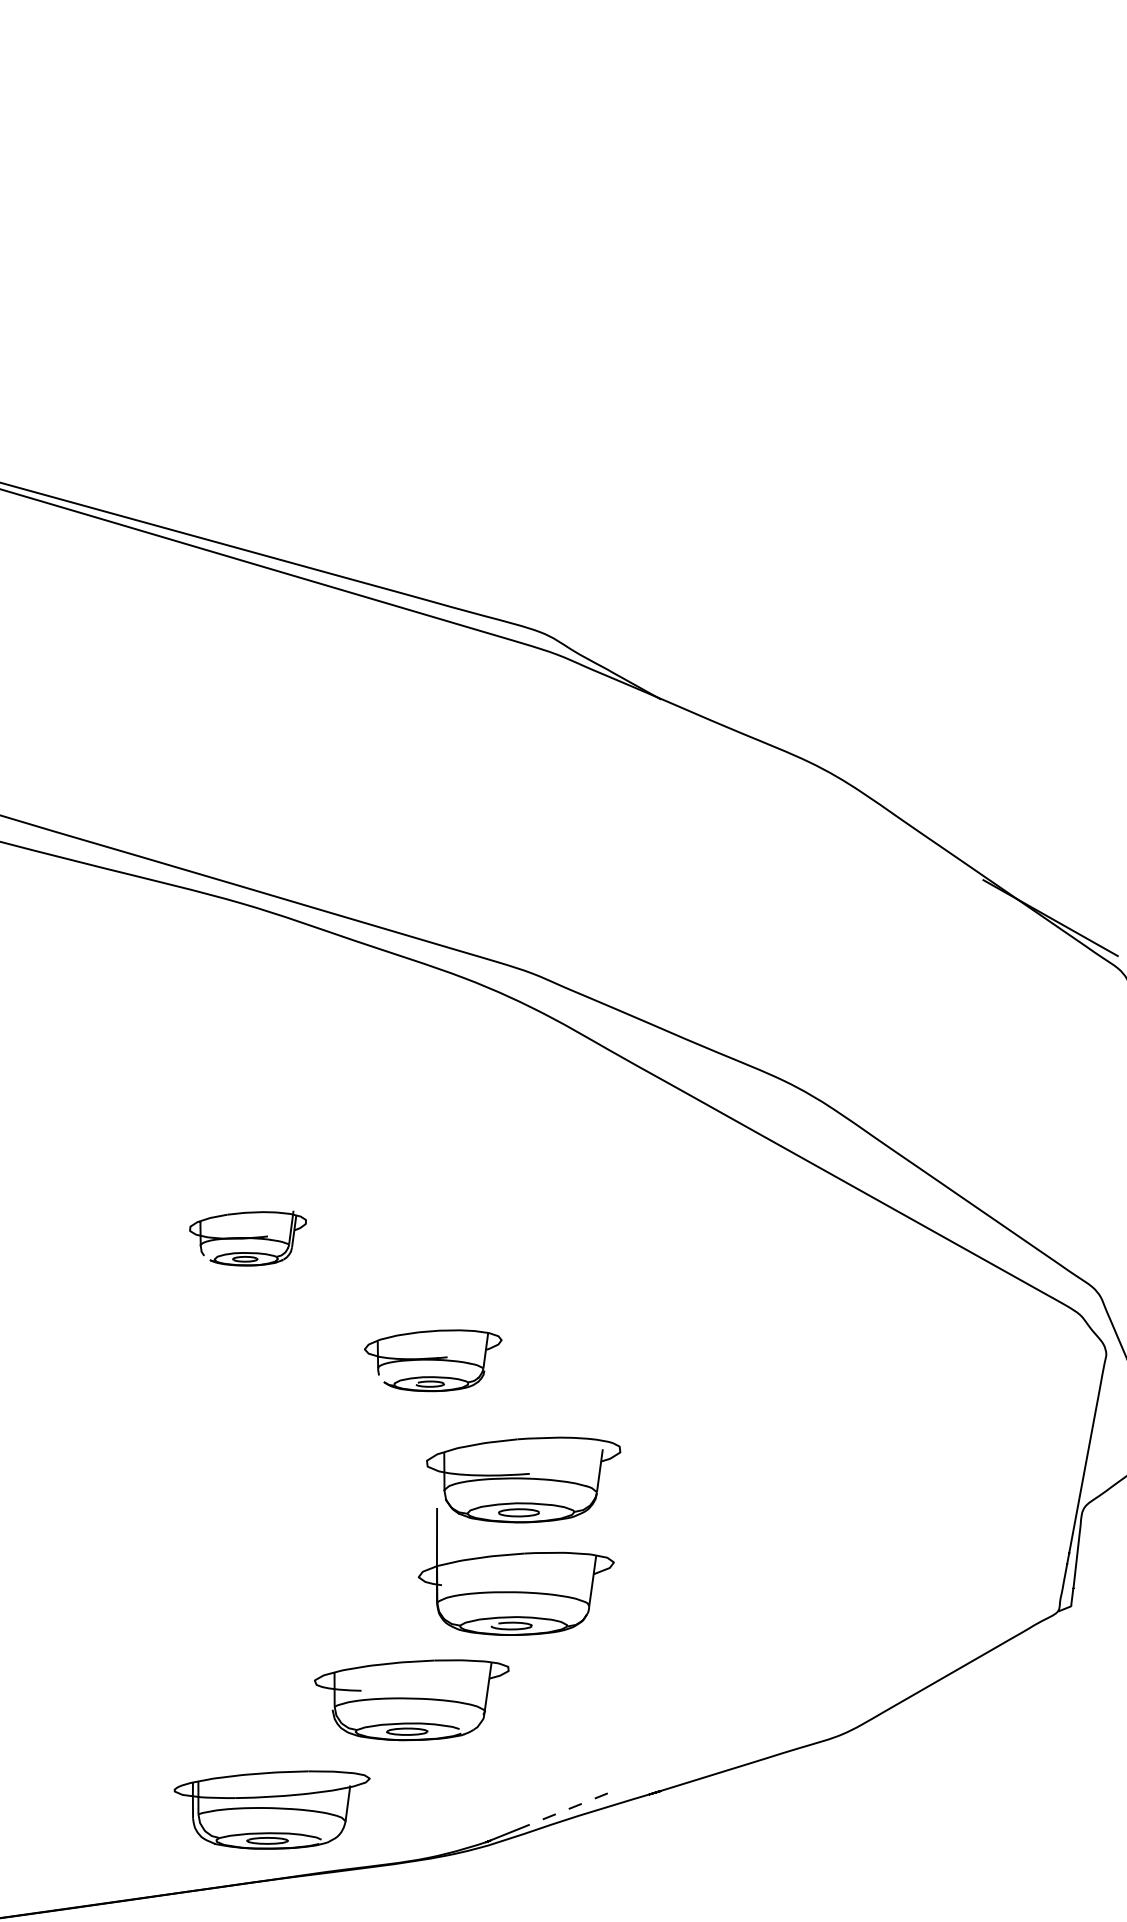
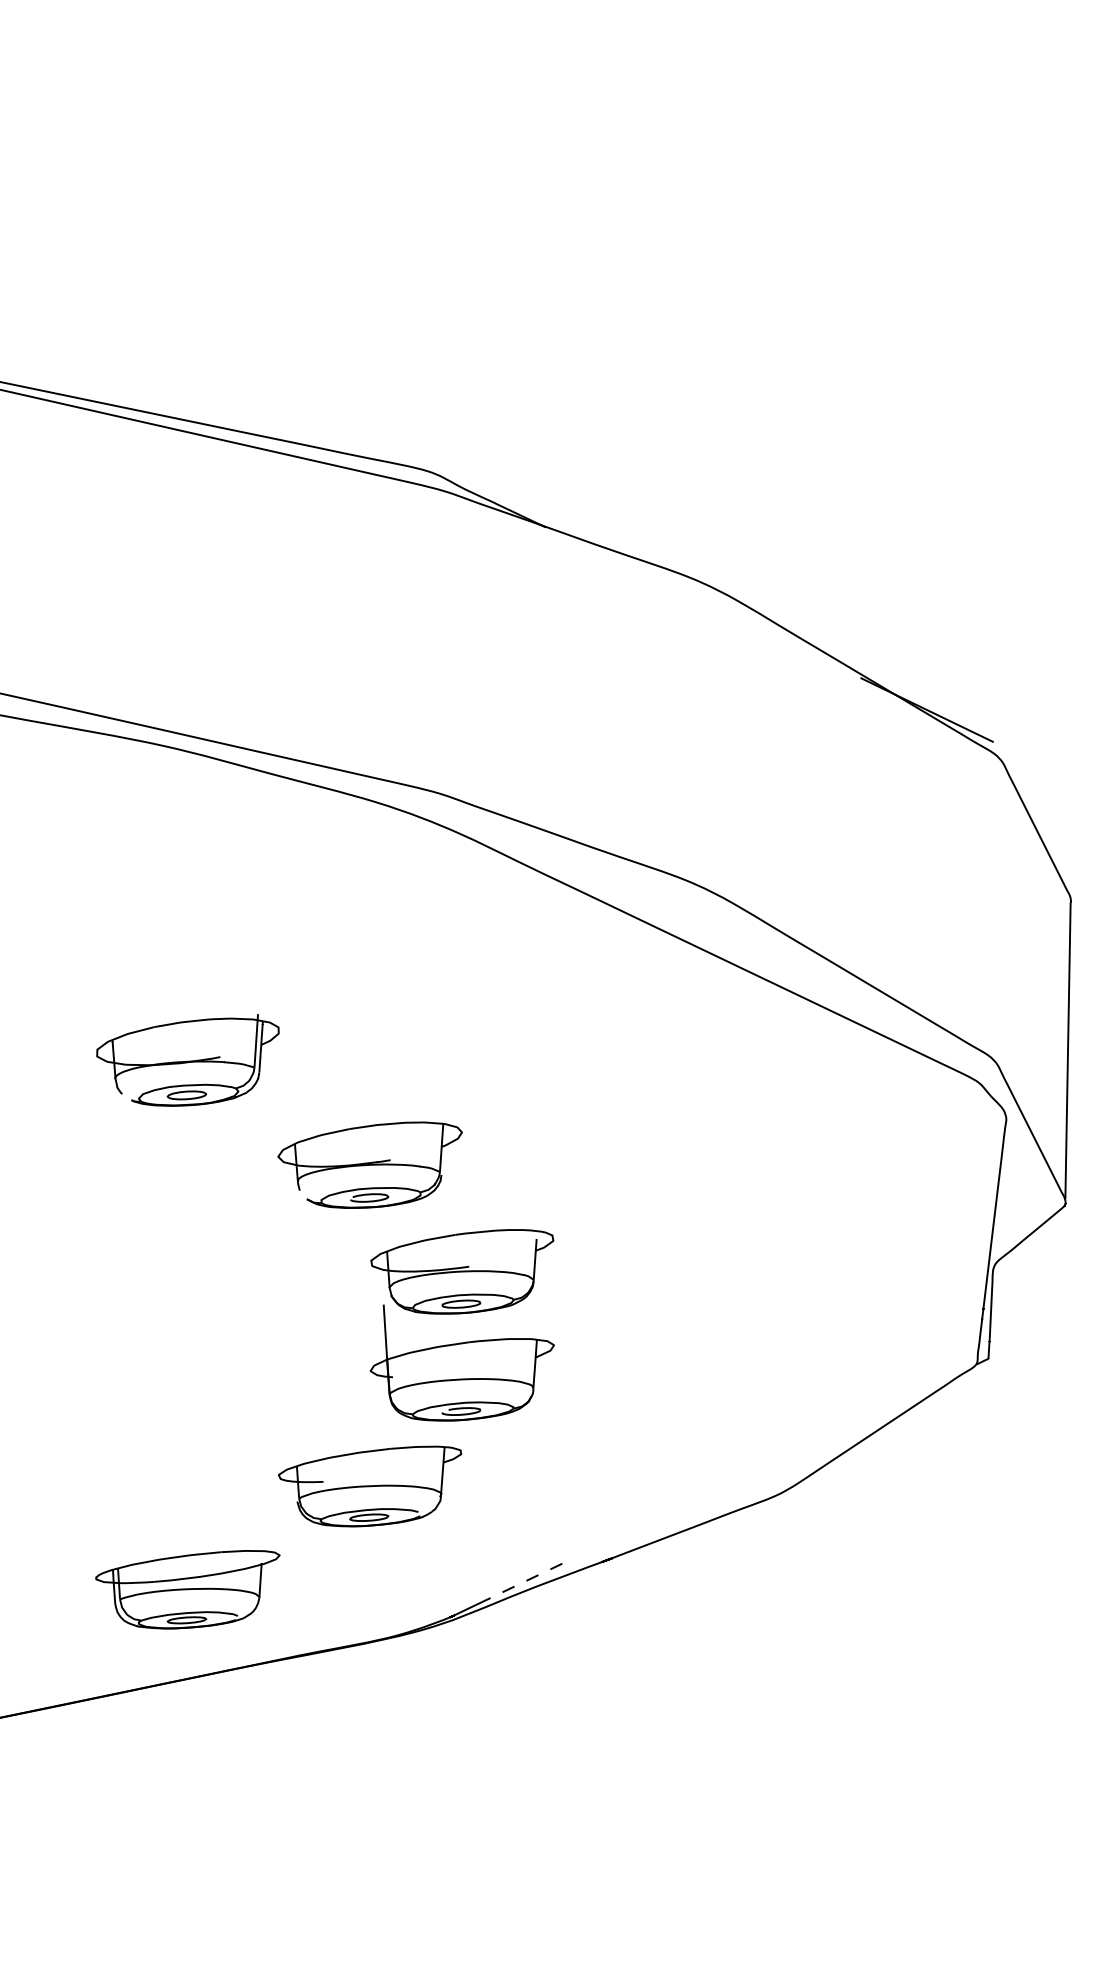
part: (246, 1237) -> (187, 1060), size x1.67
part: (431, 1359) -> (369, 1164), size x1.43
part: (270, 1808) -> (187, 1589), moved

